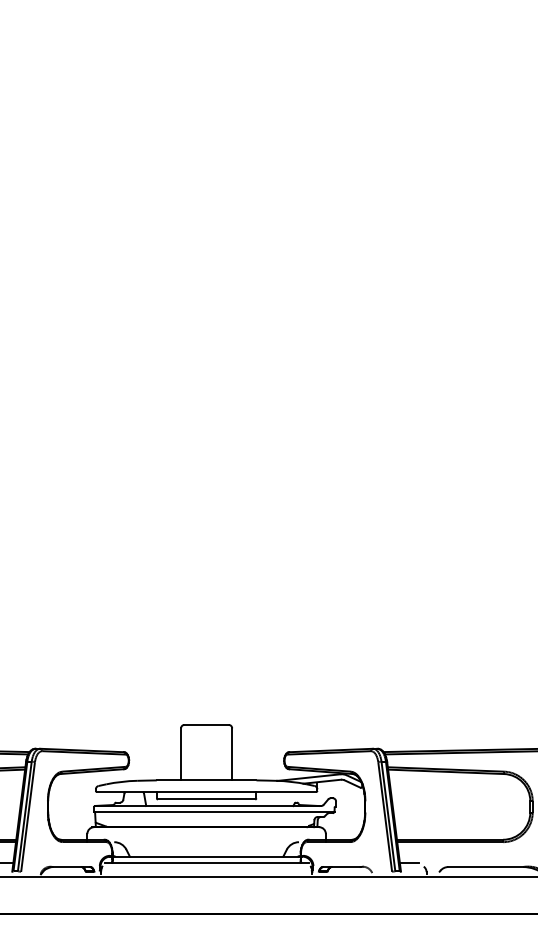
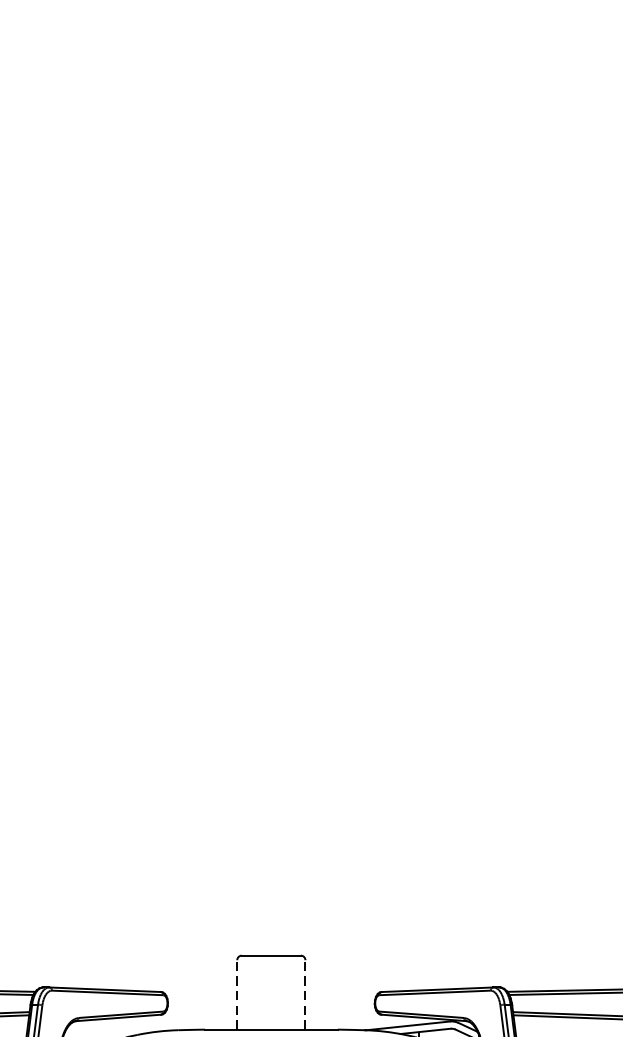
line: (181, 753) -> (237, 993), solid -> dashed
line: (232, 753) -> (305, 993), solid -> dashed

